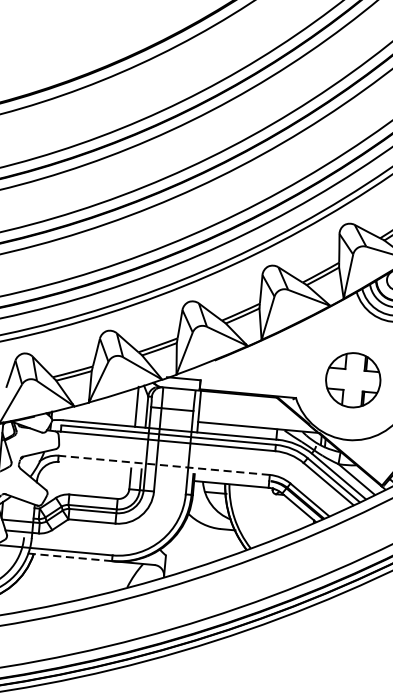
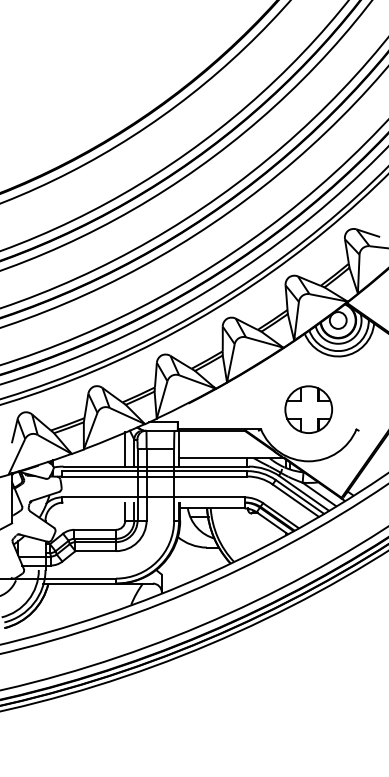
line: (163, 465) -> (152, 497), dashed -> solid
line: (70, 557) -> (80, 583), dashed -> solid

